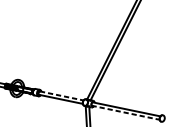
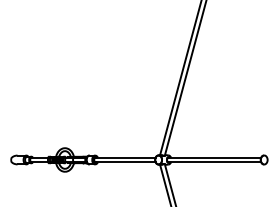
line: (61, 95) -> (125, 157), dashed -> solid
line: (125, 112) -> (214, 162), dashed -> solid

